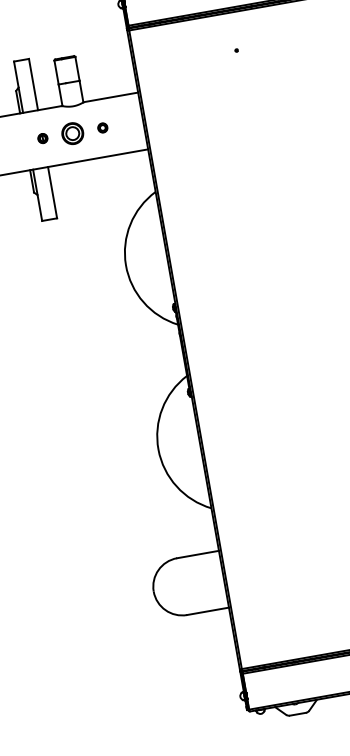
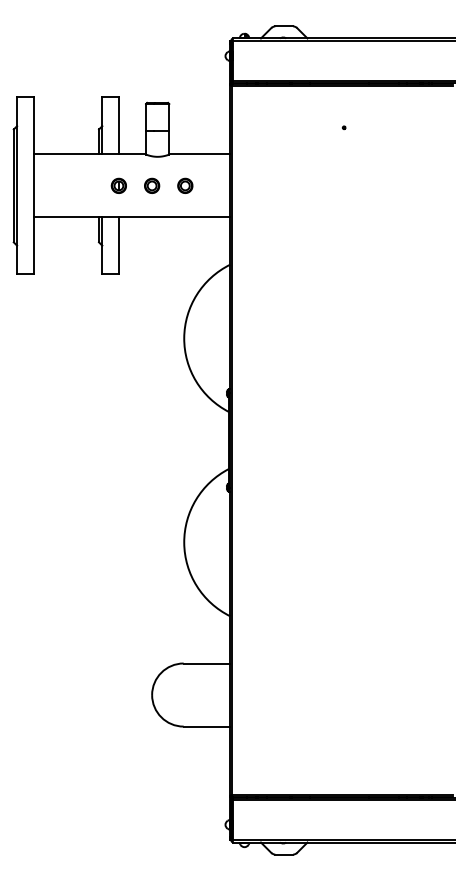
part: (102, 127) -> (185, 185), size x1.43
part: (73, 132) -> (152, 185), size x0.62
part: (42, 138) -> (118, 185), size x1.43

